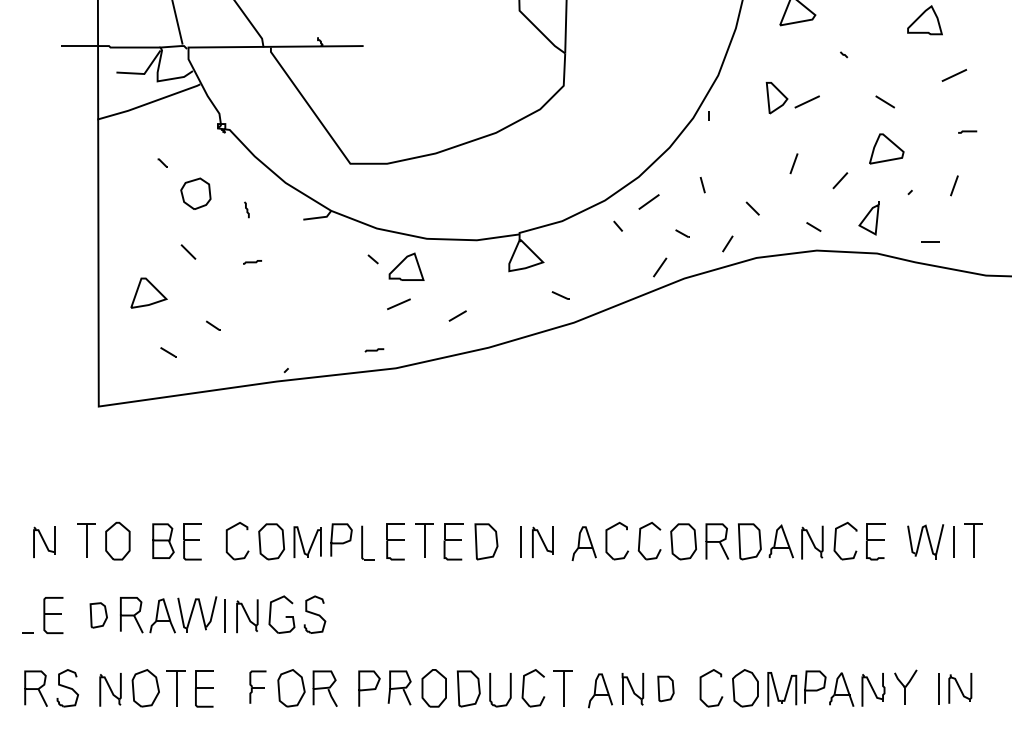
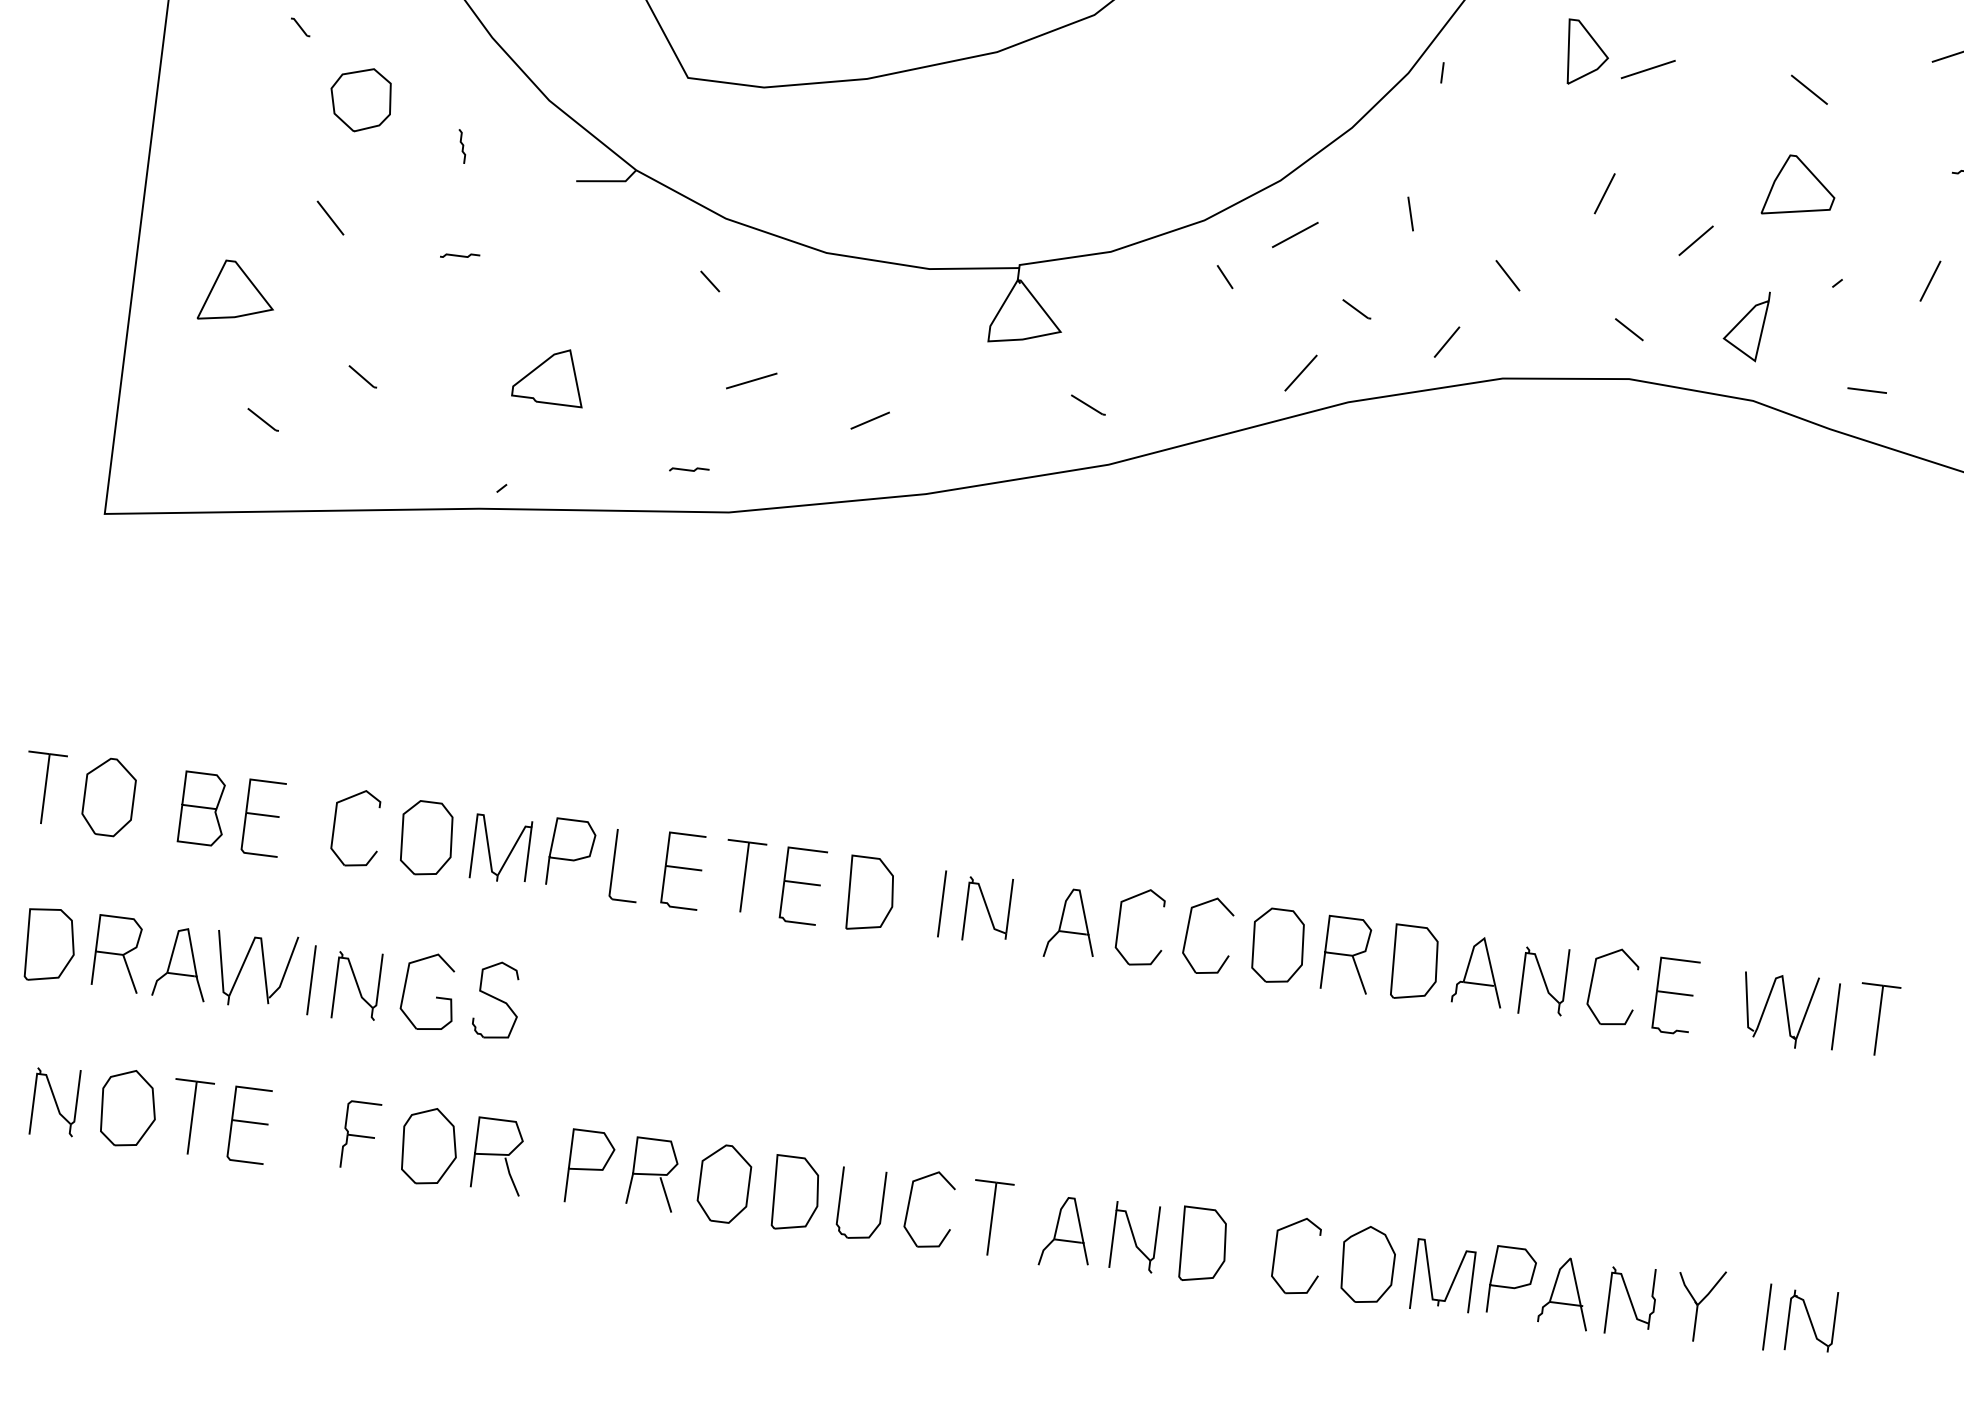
part: (406, 266) -> (550, 374), moved
part: (98, 615) -> (49, 945), size x1.43
part: (665, 688) -> (1202, 1244), size x1.43

